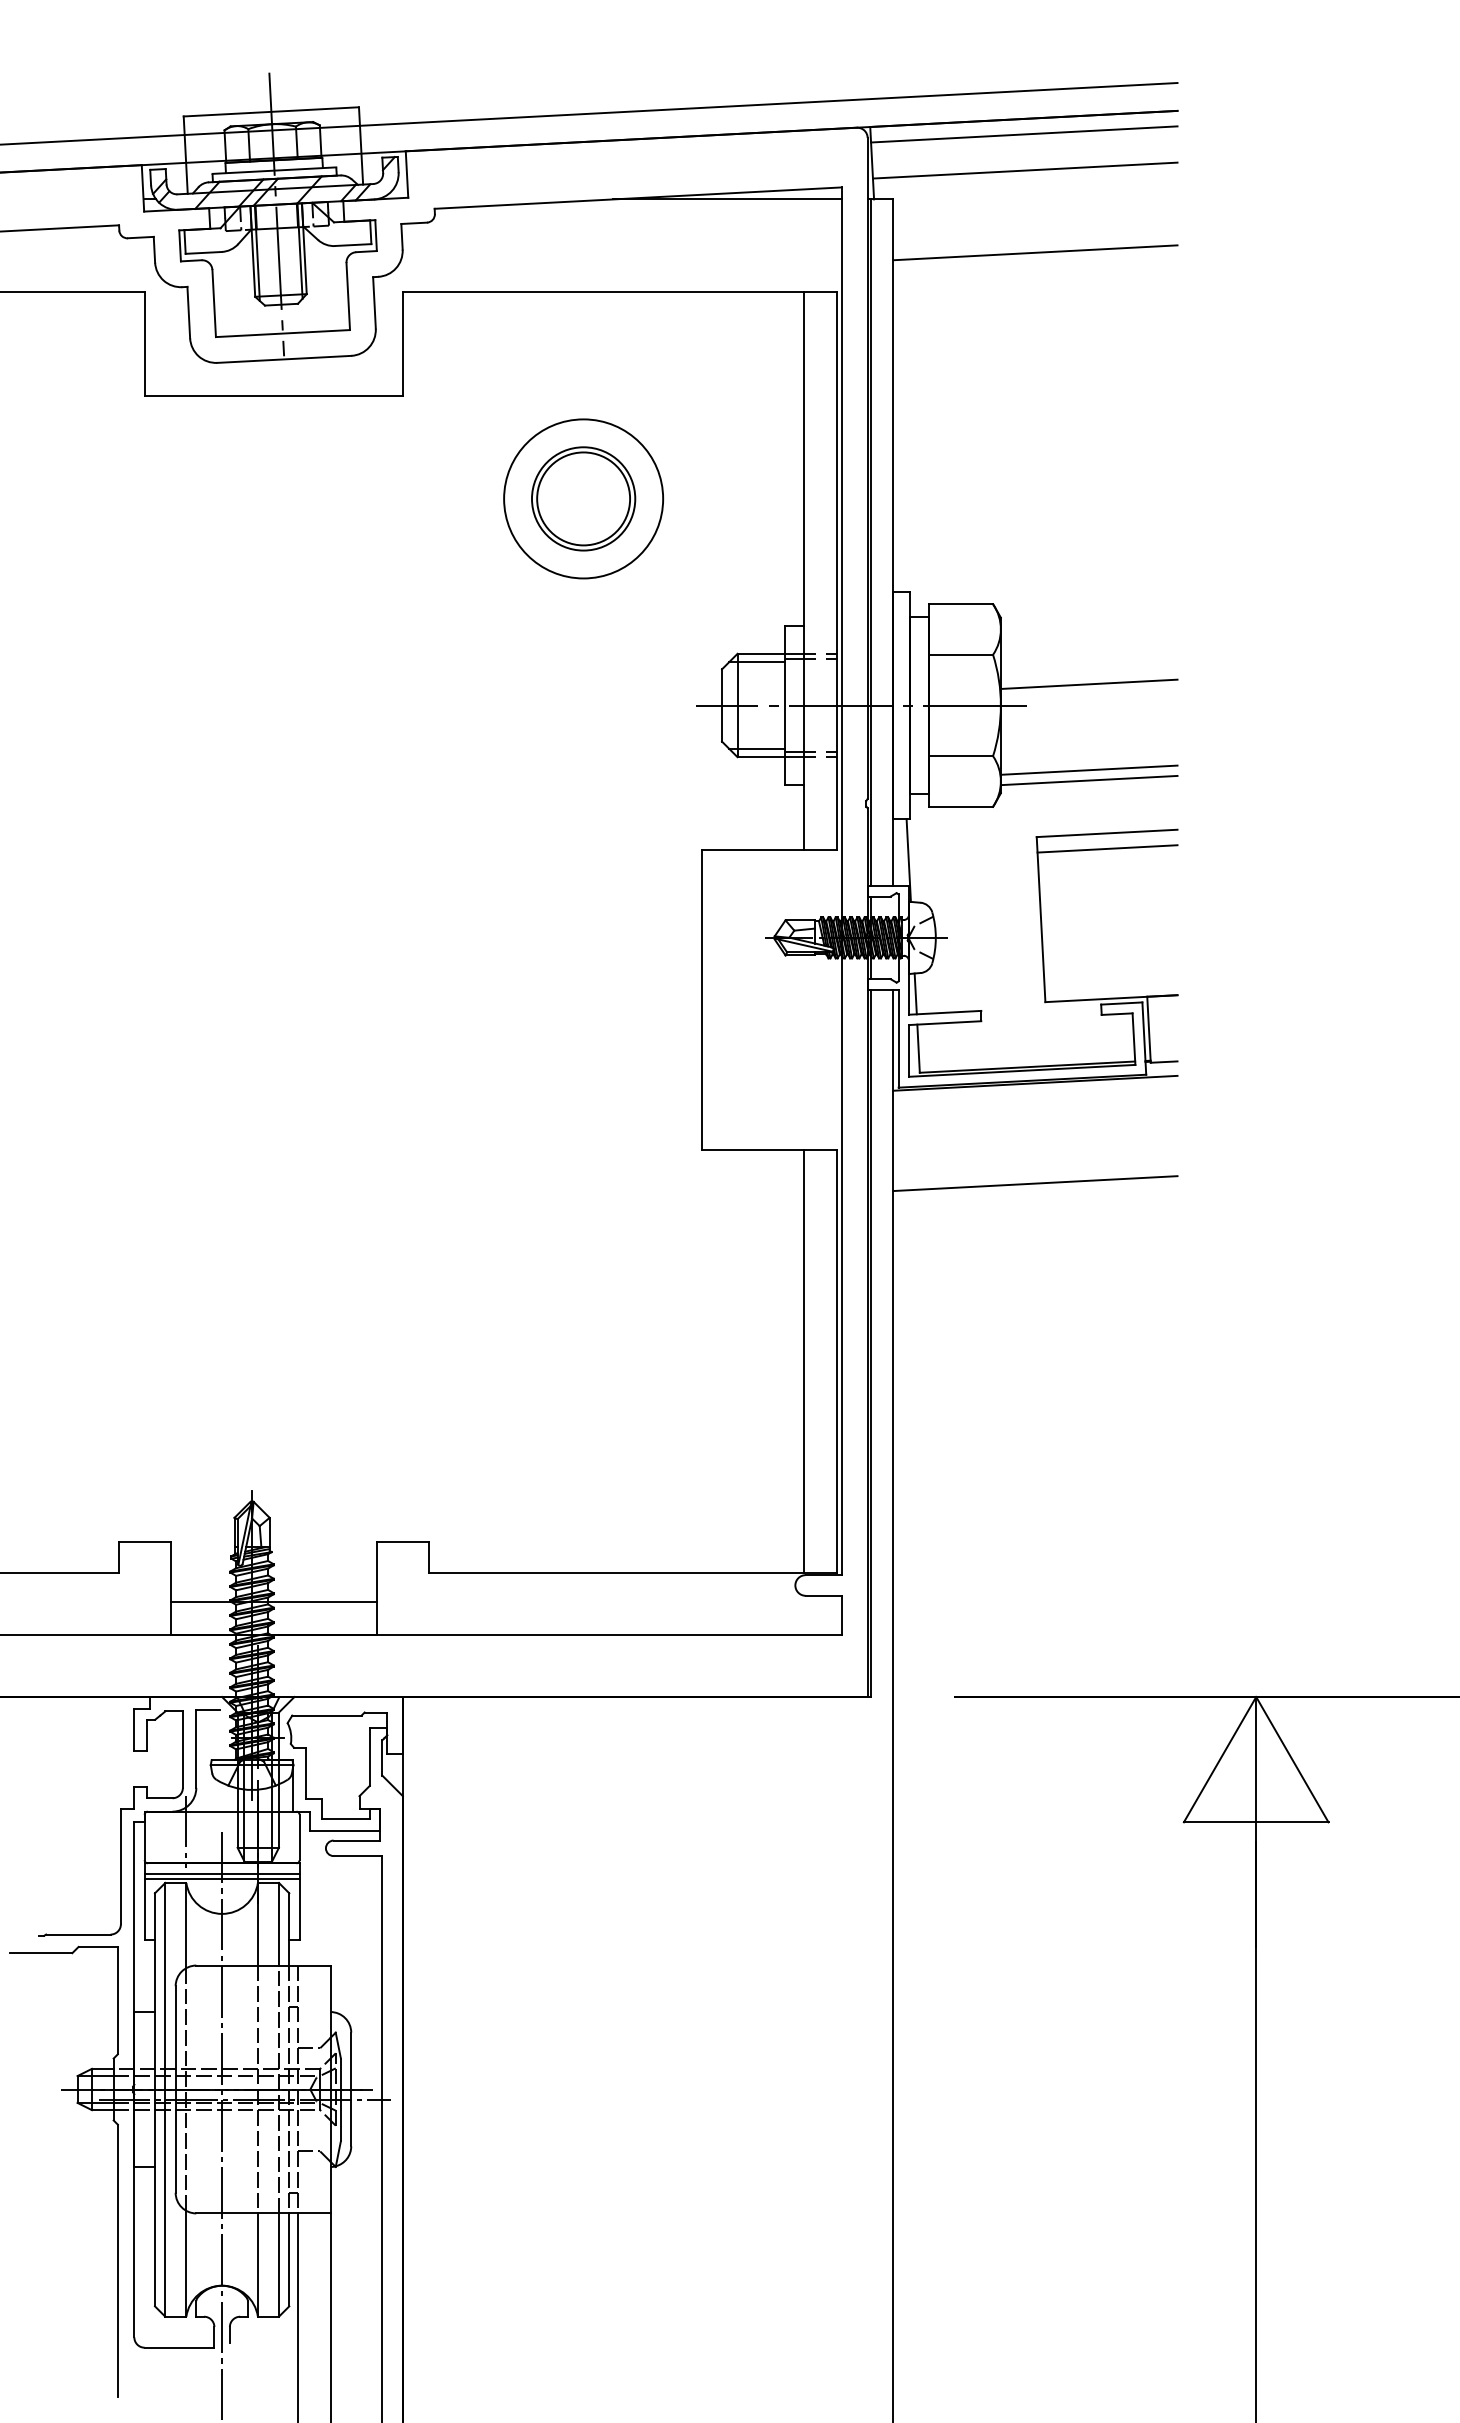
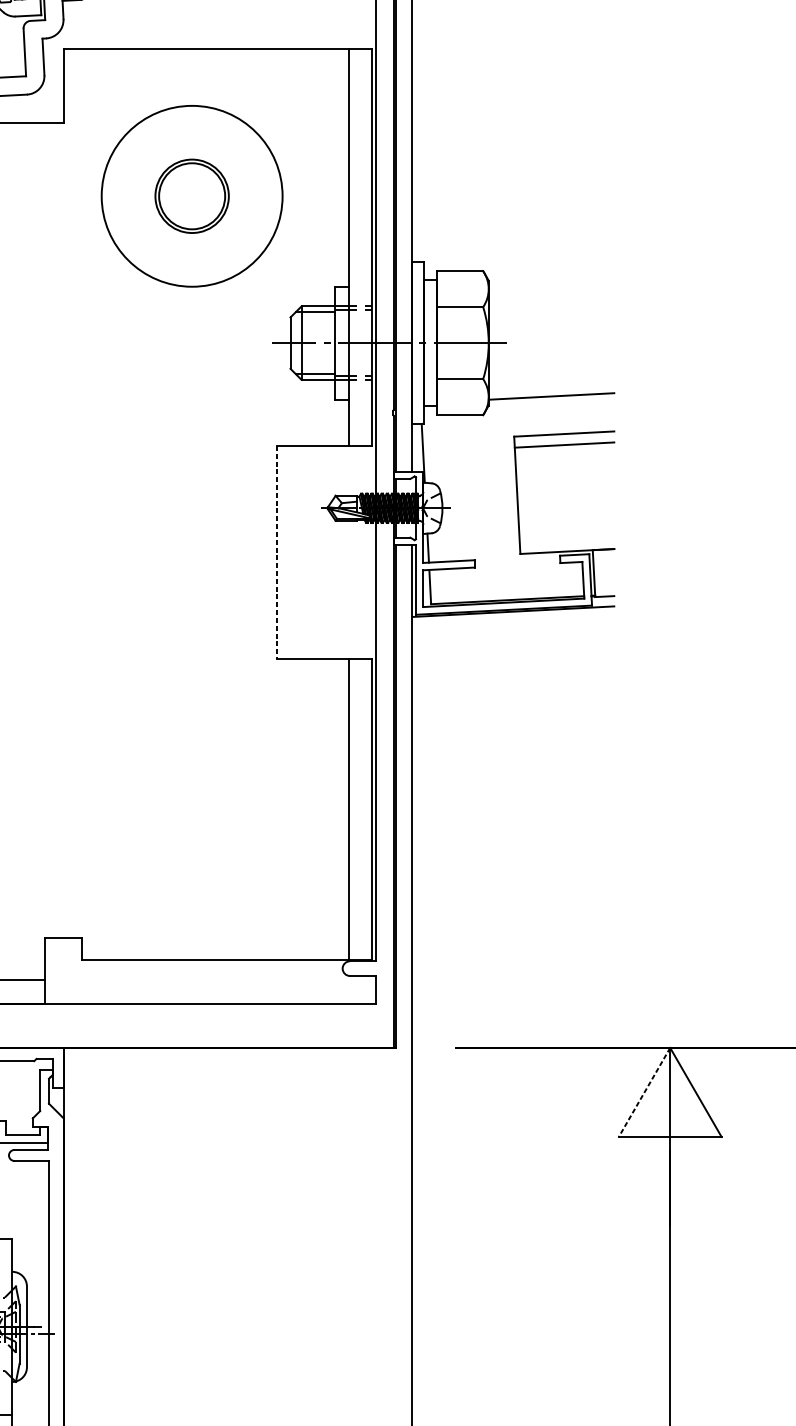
line: (1035, 252) -> (513, 21), removed
circle: (583, 498) -> (192, 196), size x1.6
line: (1088, 683) -> (551, 327), removed
line: (1088, 769) -> (551, 388), removed
line: (702, 999) -> (276, 552), solid -> dashed
line: (1035, 1183) -> (513, 682), removed
line: (1219, 1760) -> (644, 1093), solid -> dashed

